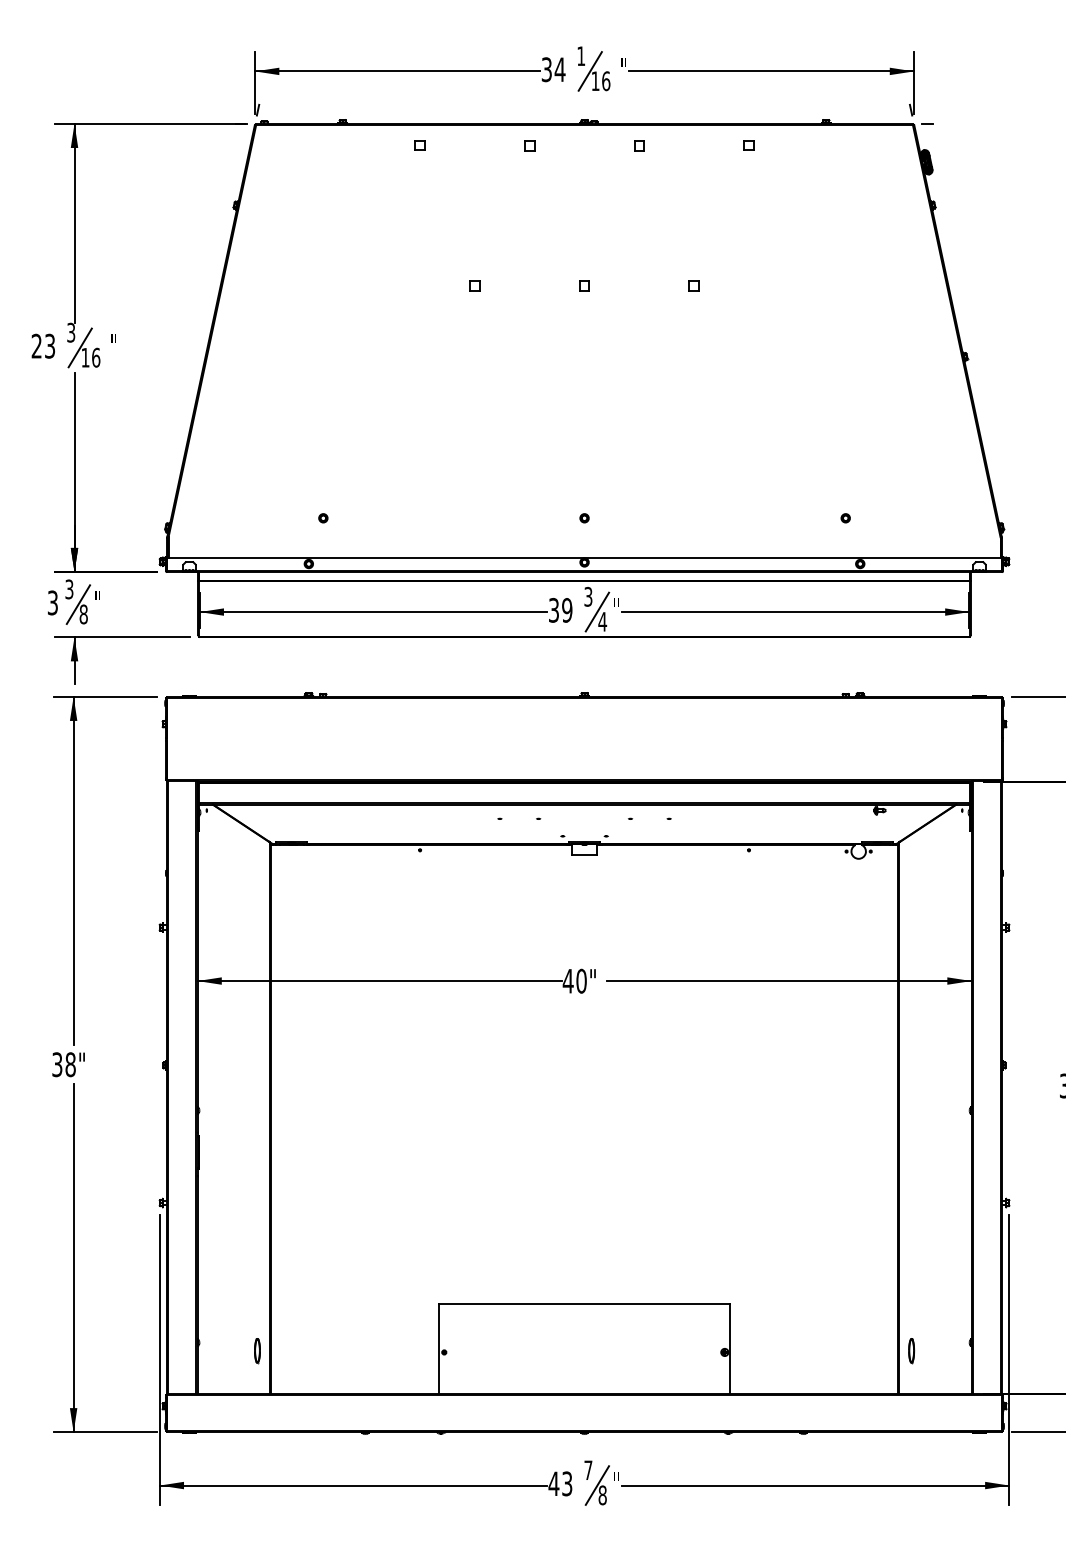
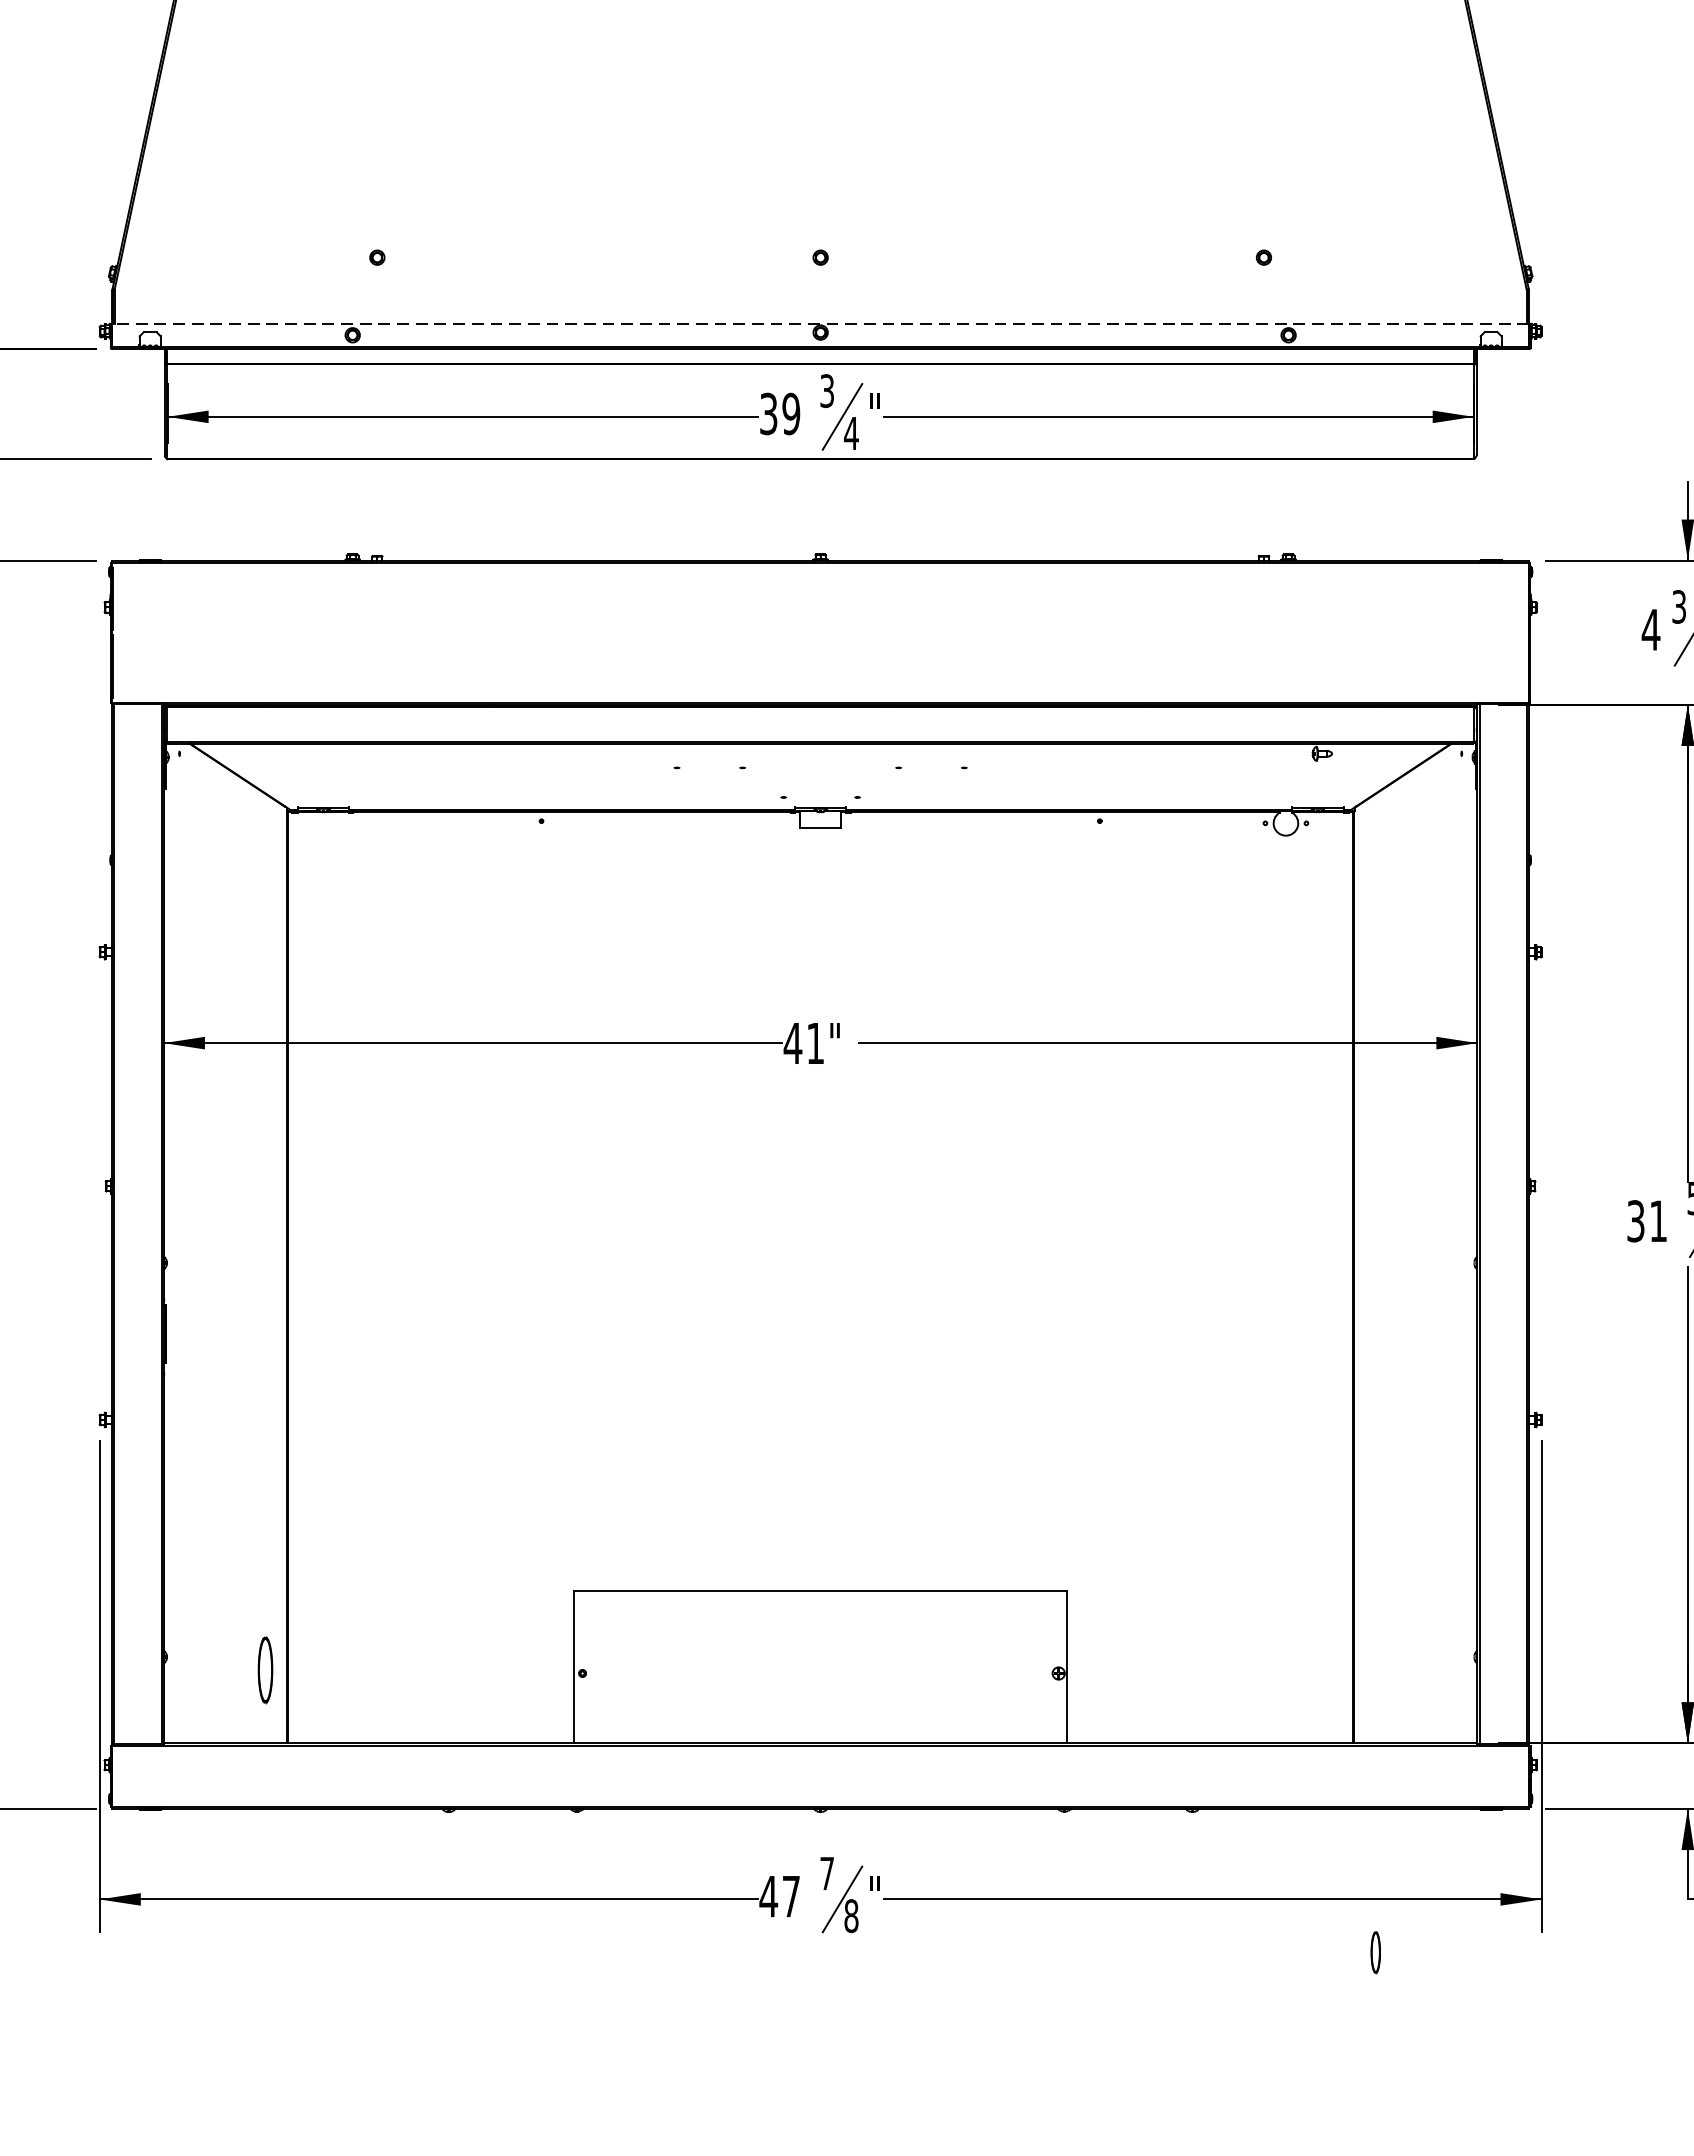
line: (584, 557) -> (820, 324), solid -> dashed
text: (581, 980) -> (815, 1042), 40" -> 41"
part: (257, 1351) -> (265, 1671), size x1.6
part: (911, 1351) -> (1375, 1953), moved
text: (567, 1483) -> (791, 1895), 43 -> 47

